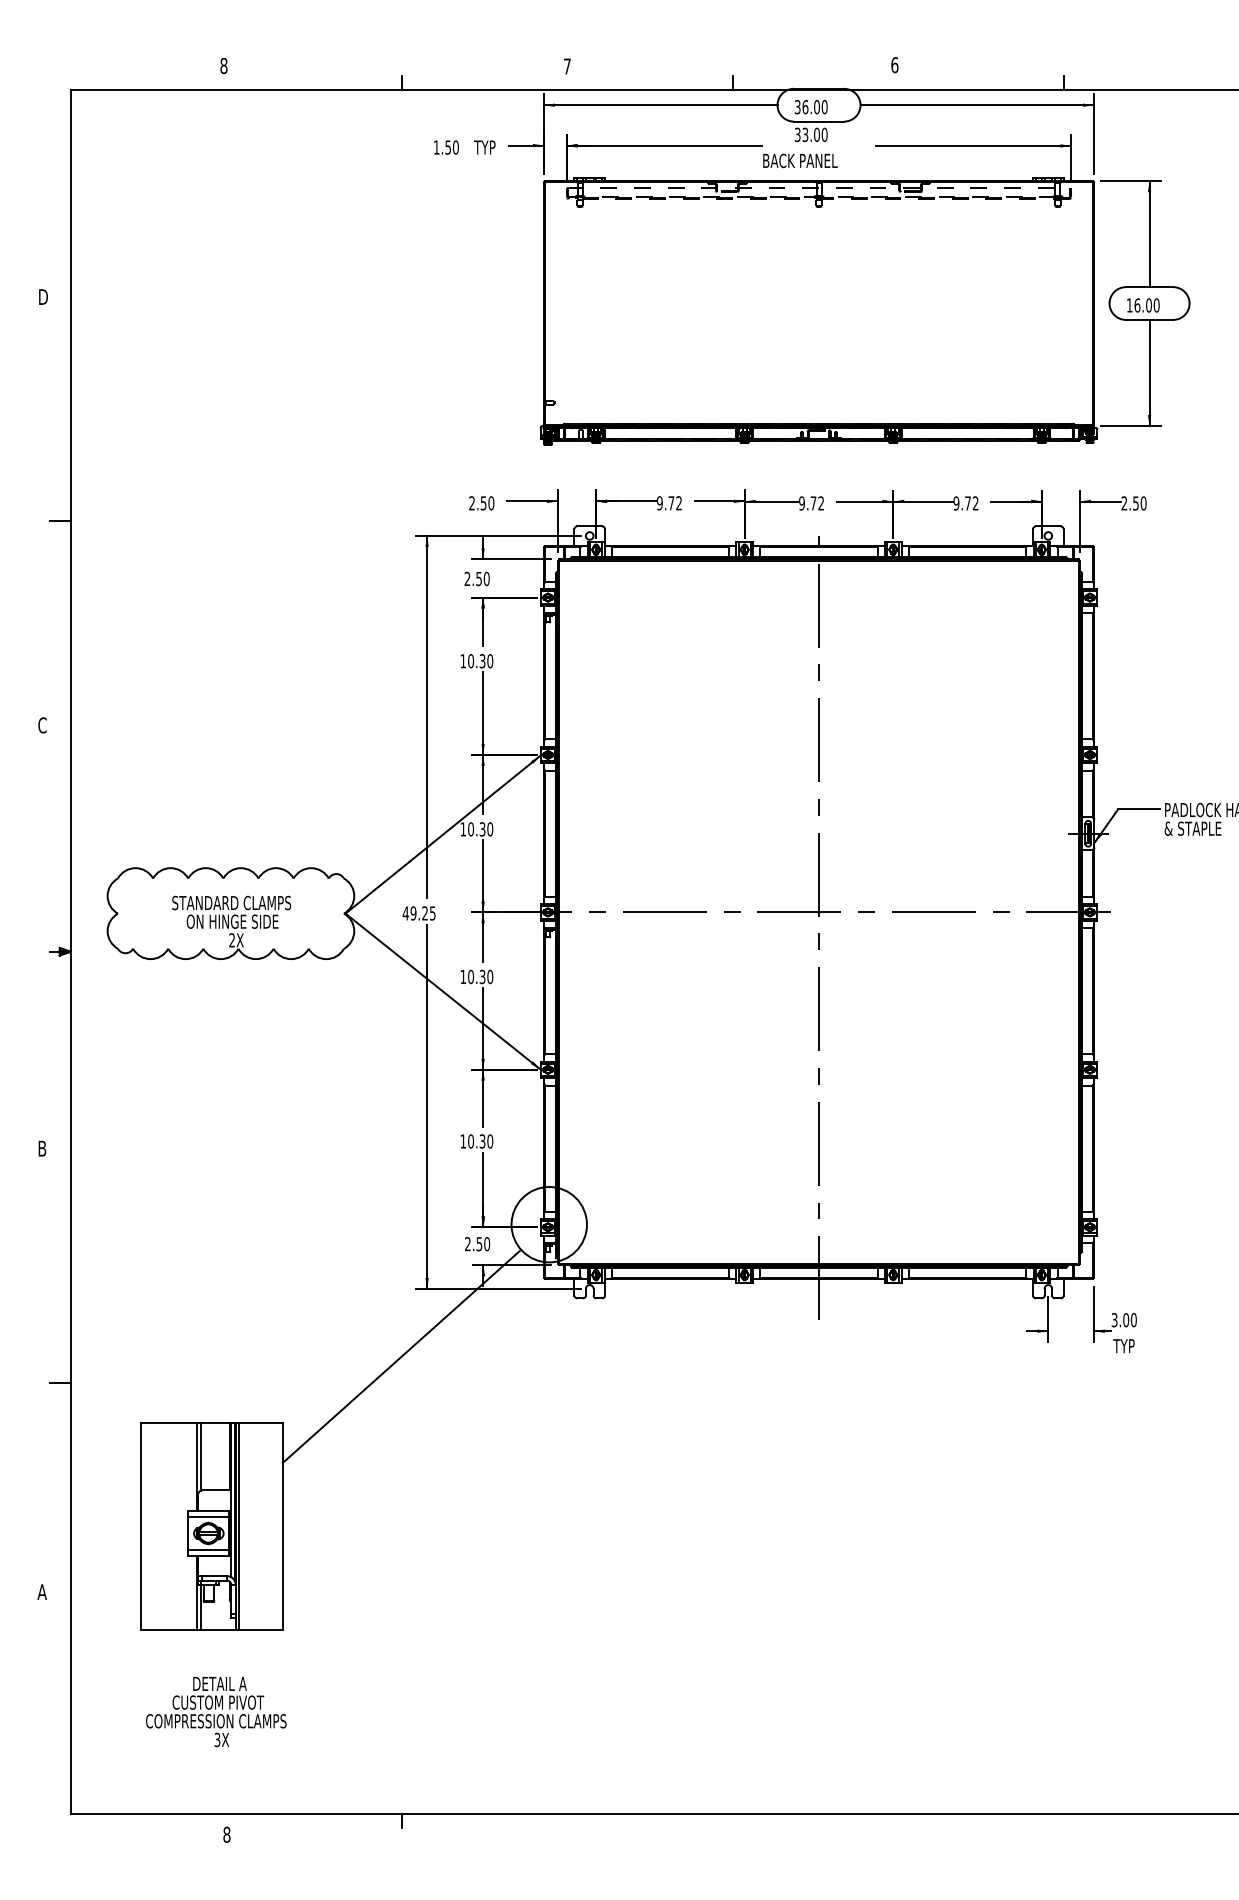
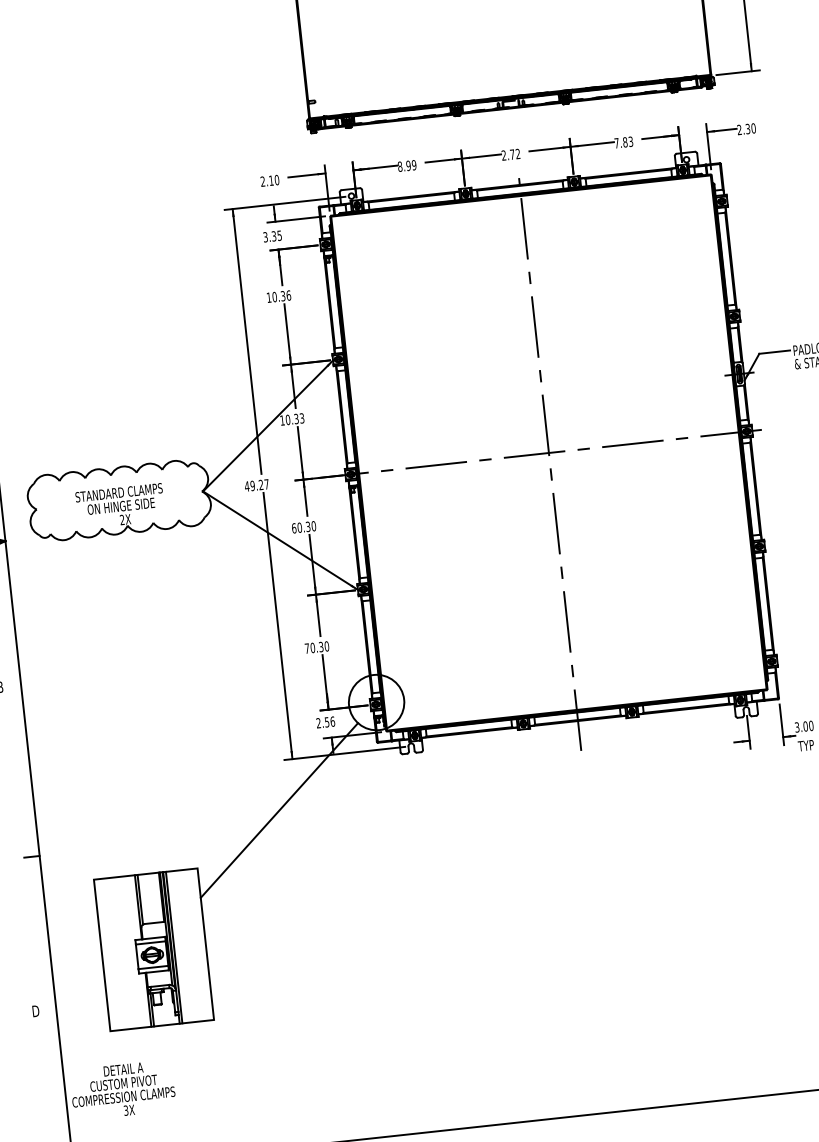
text: (1135, 502) -> (747, 128), 2.50 -> 2.30
text: (483, 503) -> (271, 180), 2.50 -> 2.10
text: (669, 503) -> (407, 166), 9.72 -> 8.99
text: (801, 503) -> (503, 155), 9.72 -> 2.72
text: (965, 503) -> (623, 142), 9.72 -> 7.83
text: (476, 578) -> (272, 236), 2.50 -> 3.35
text: (490, 661) -> (288, 295), 10.30 -> 10.36
text: (490, 829) -> (302, 418), 10.30 -> 10.33
text: (432, 913) -> (266, 484), 49.25 -> 49.27
text: (463, 976) -> (294, 528), 10.30 -> 60.30
text: (463, 1141) -> (307, 648), 10.30 -> 70.30
text: (487, 1243) -> (332, 721), 2.50 -> 2.56
text: (42, 1591) -> (35, 1010), A -> D
text: (216, 1712) -> (123, 1090), moved

